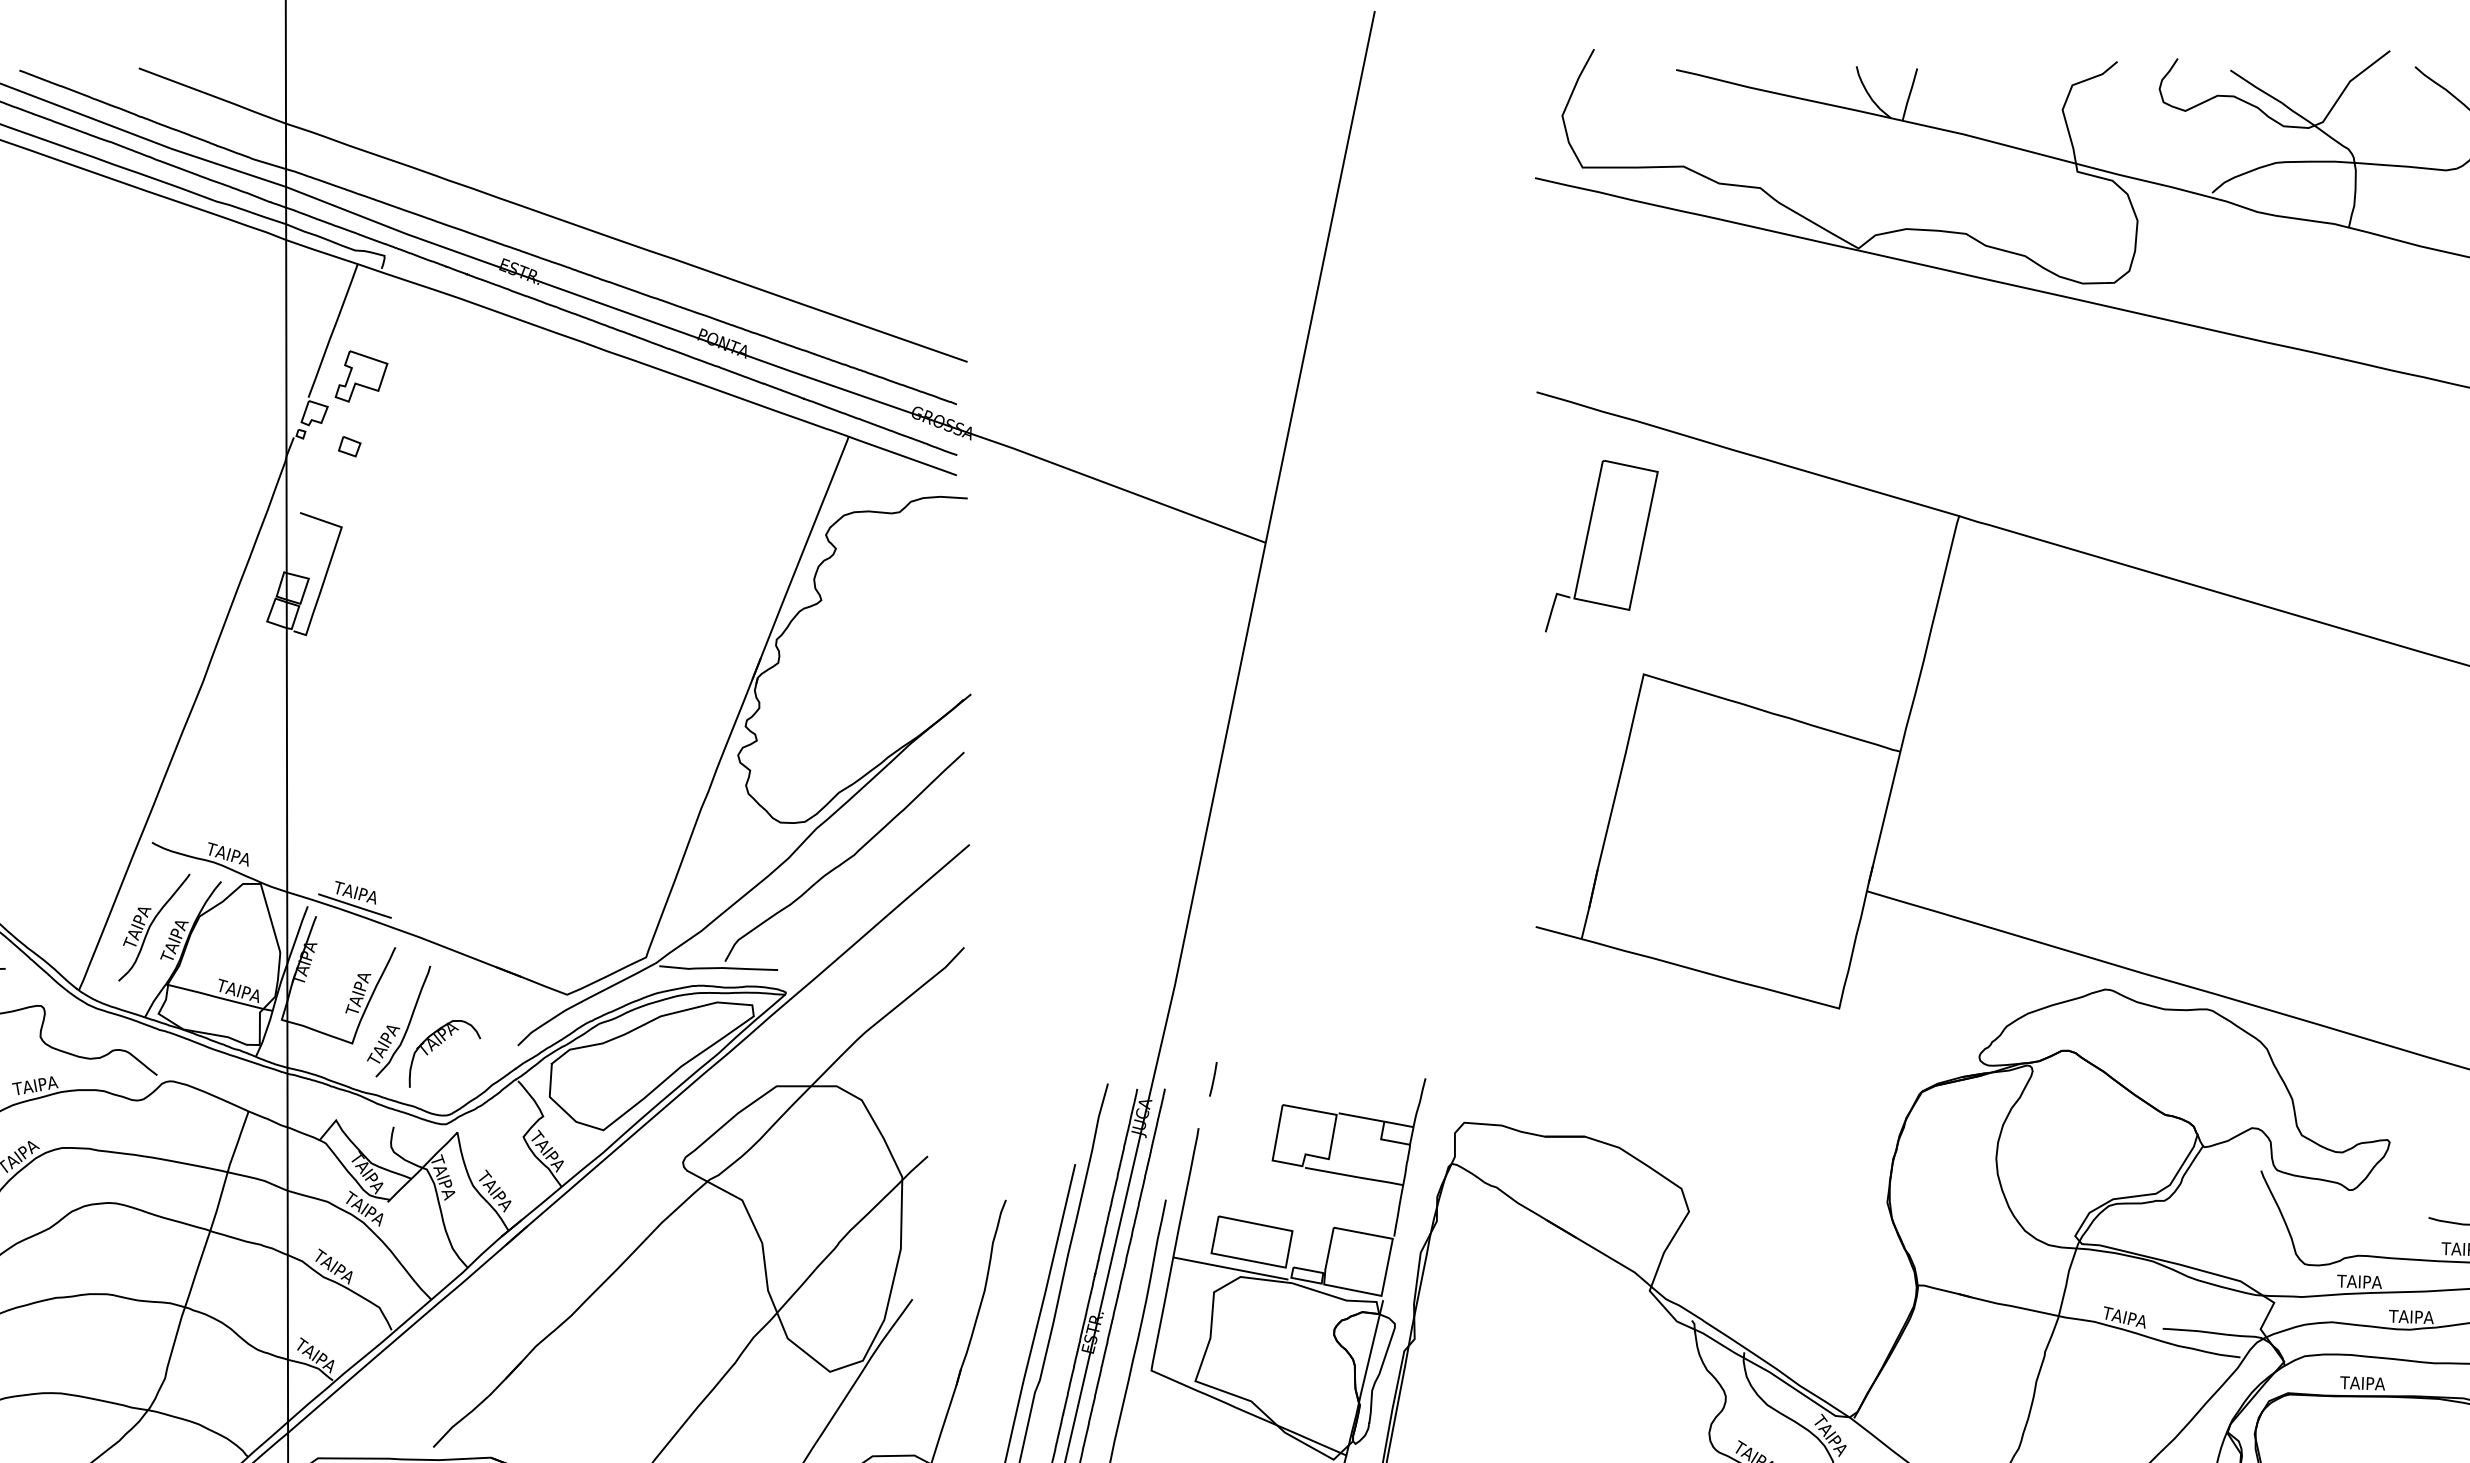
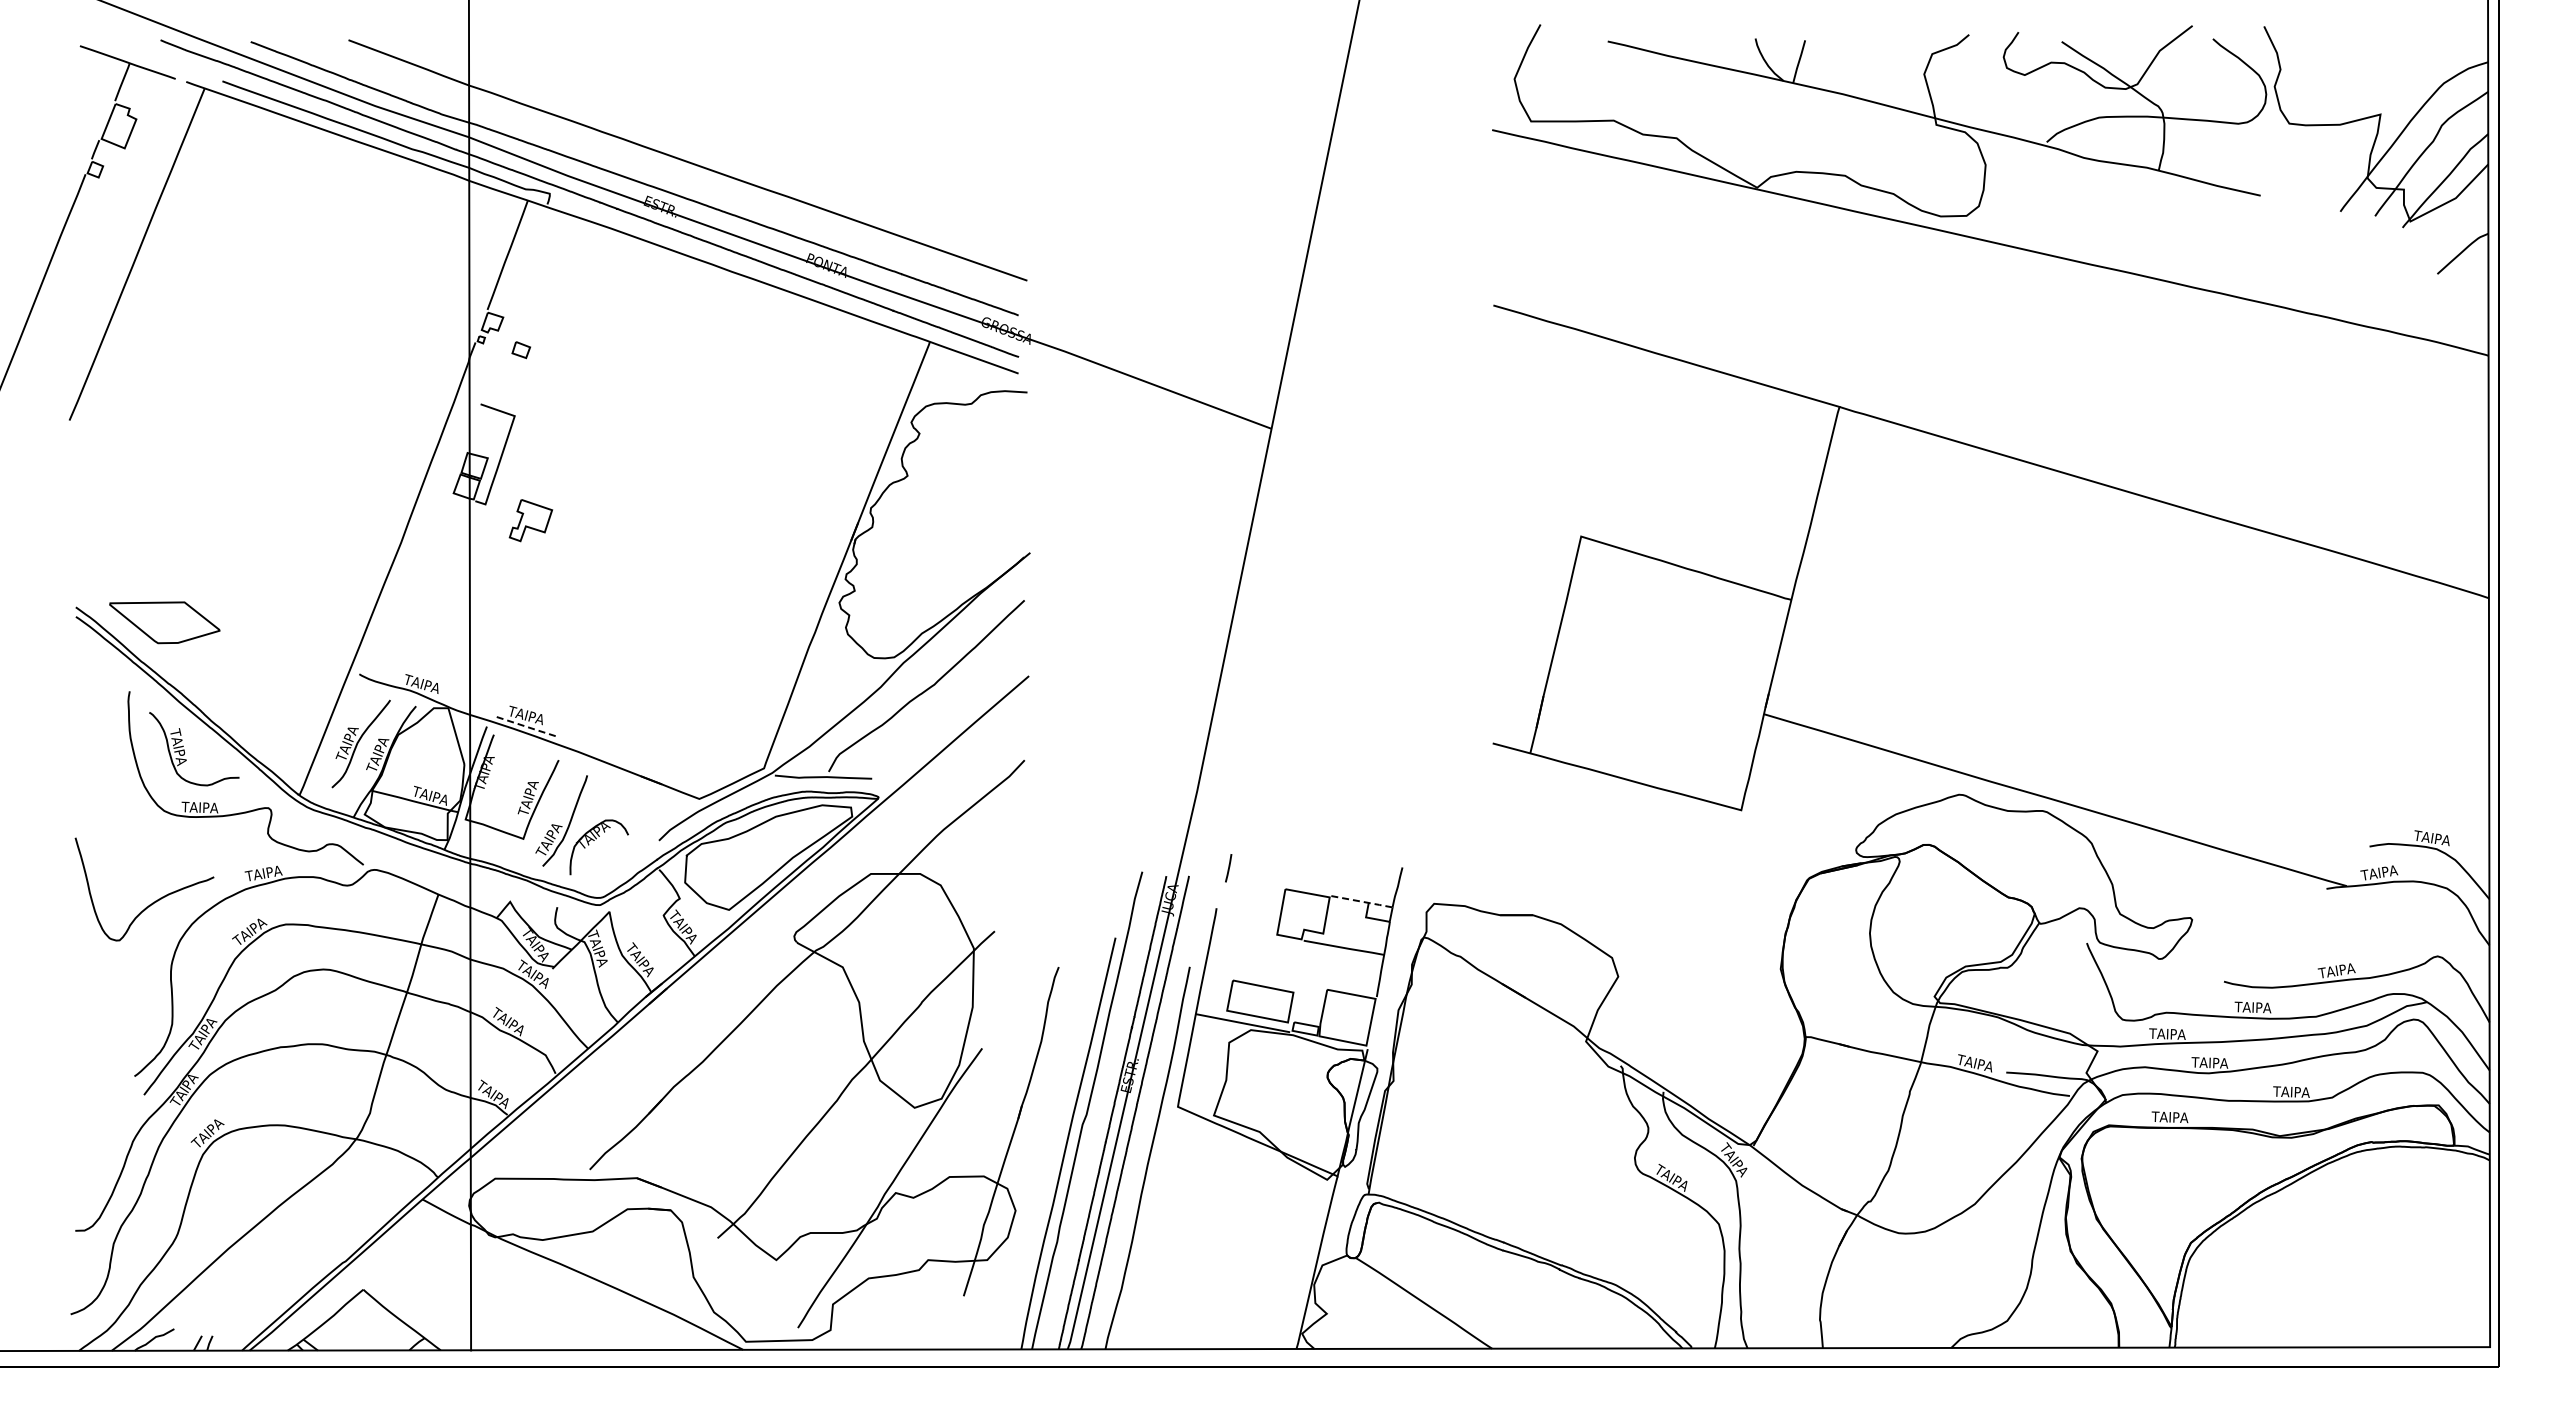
part: (360, 376) -> (530, 520), moved
part: (1601, 546) -> (1546, 431), removed
line: (354, 906) -> (525, 726), solid -> dashed
line: (1376, 1119) -> (1362, 901), solid -> dashed

